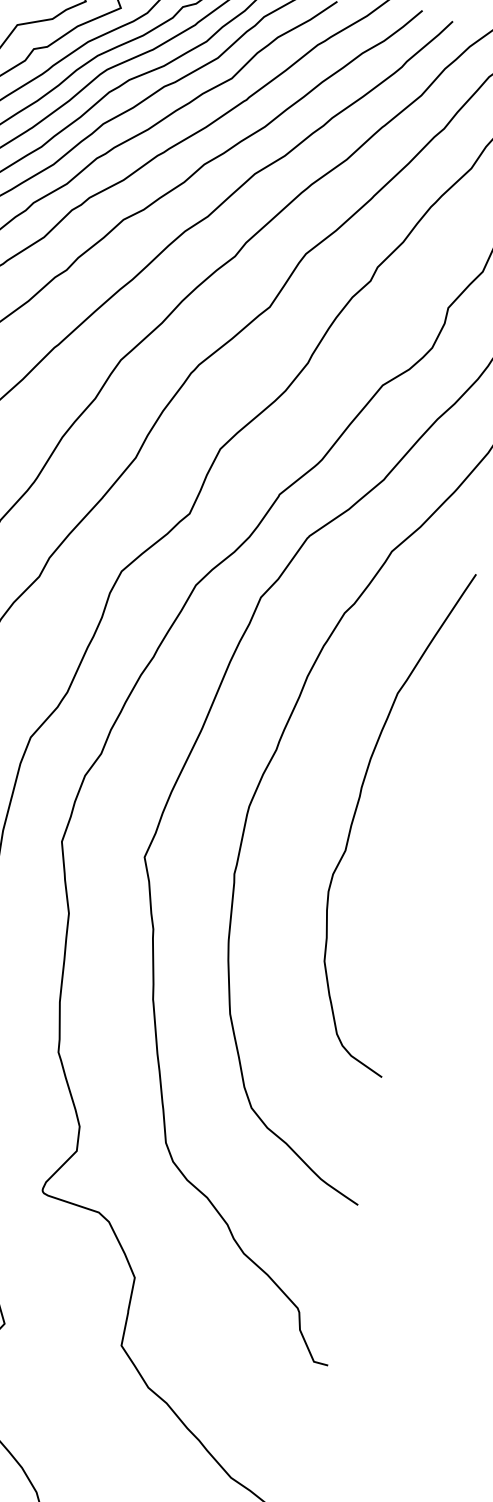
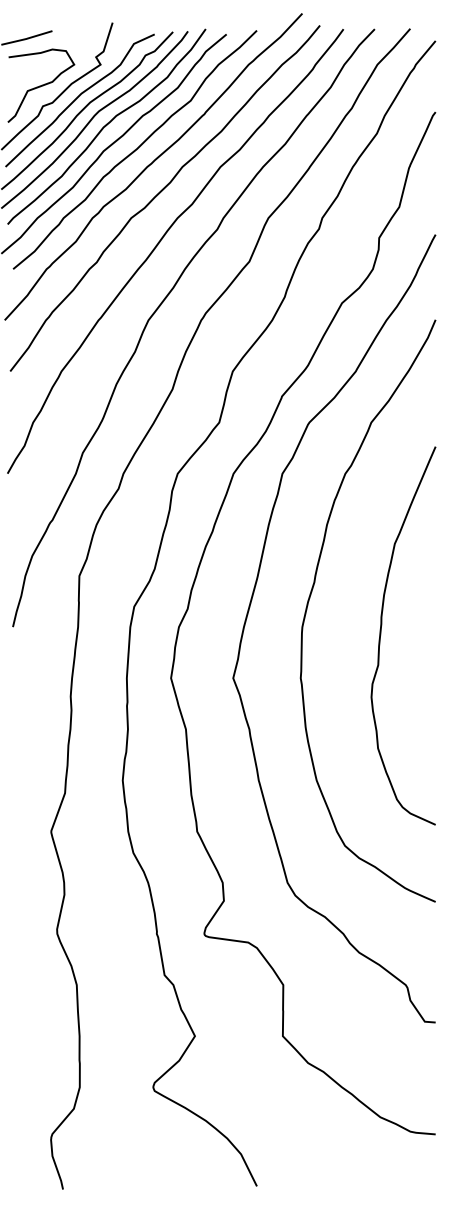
curve: (357, 811) -> (381, 635), moved

